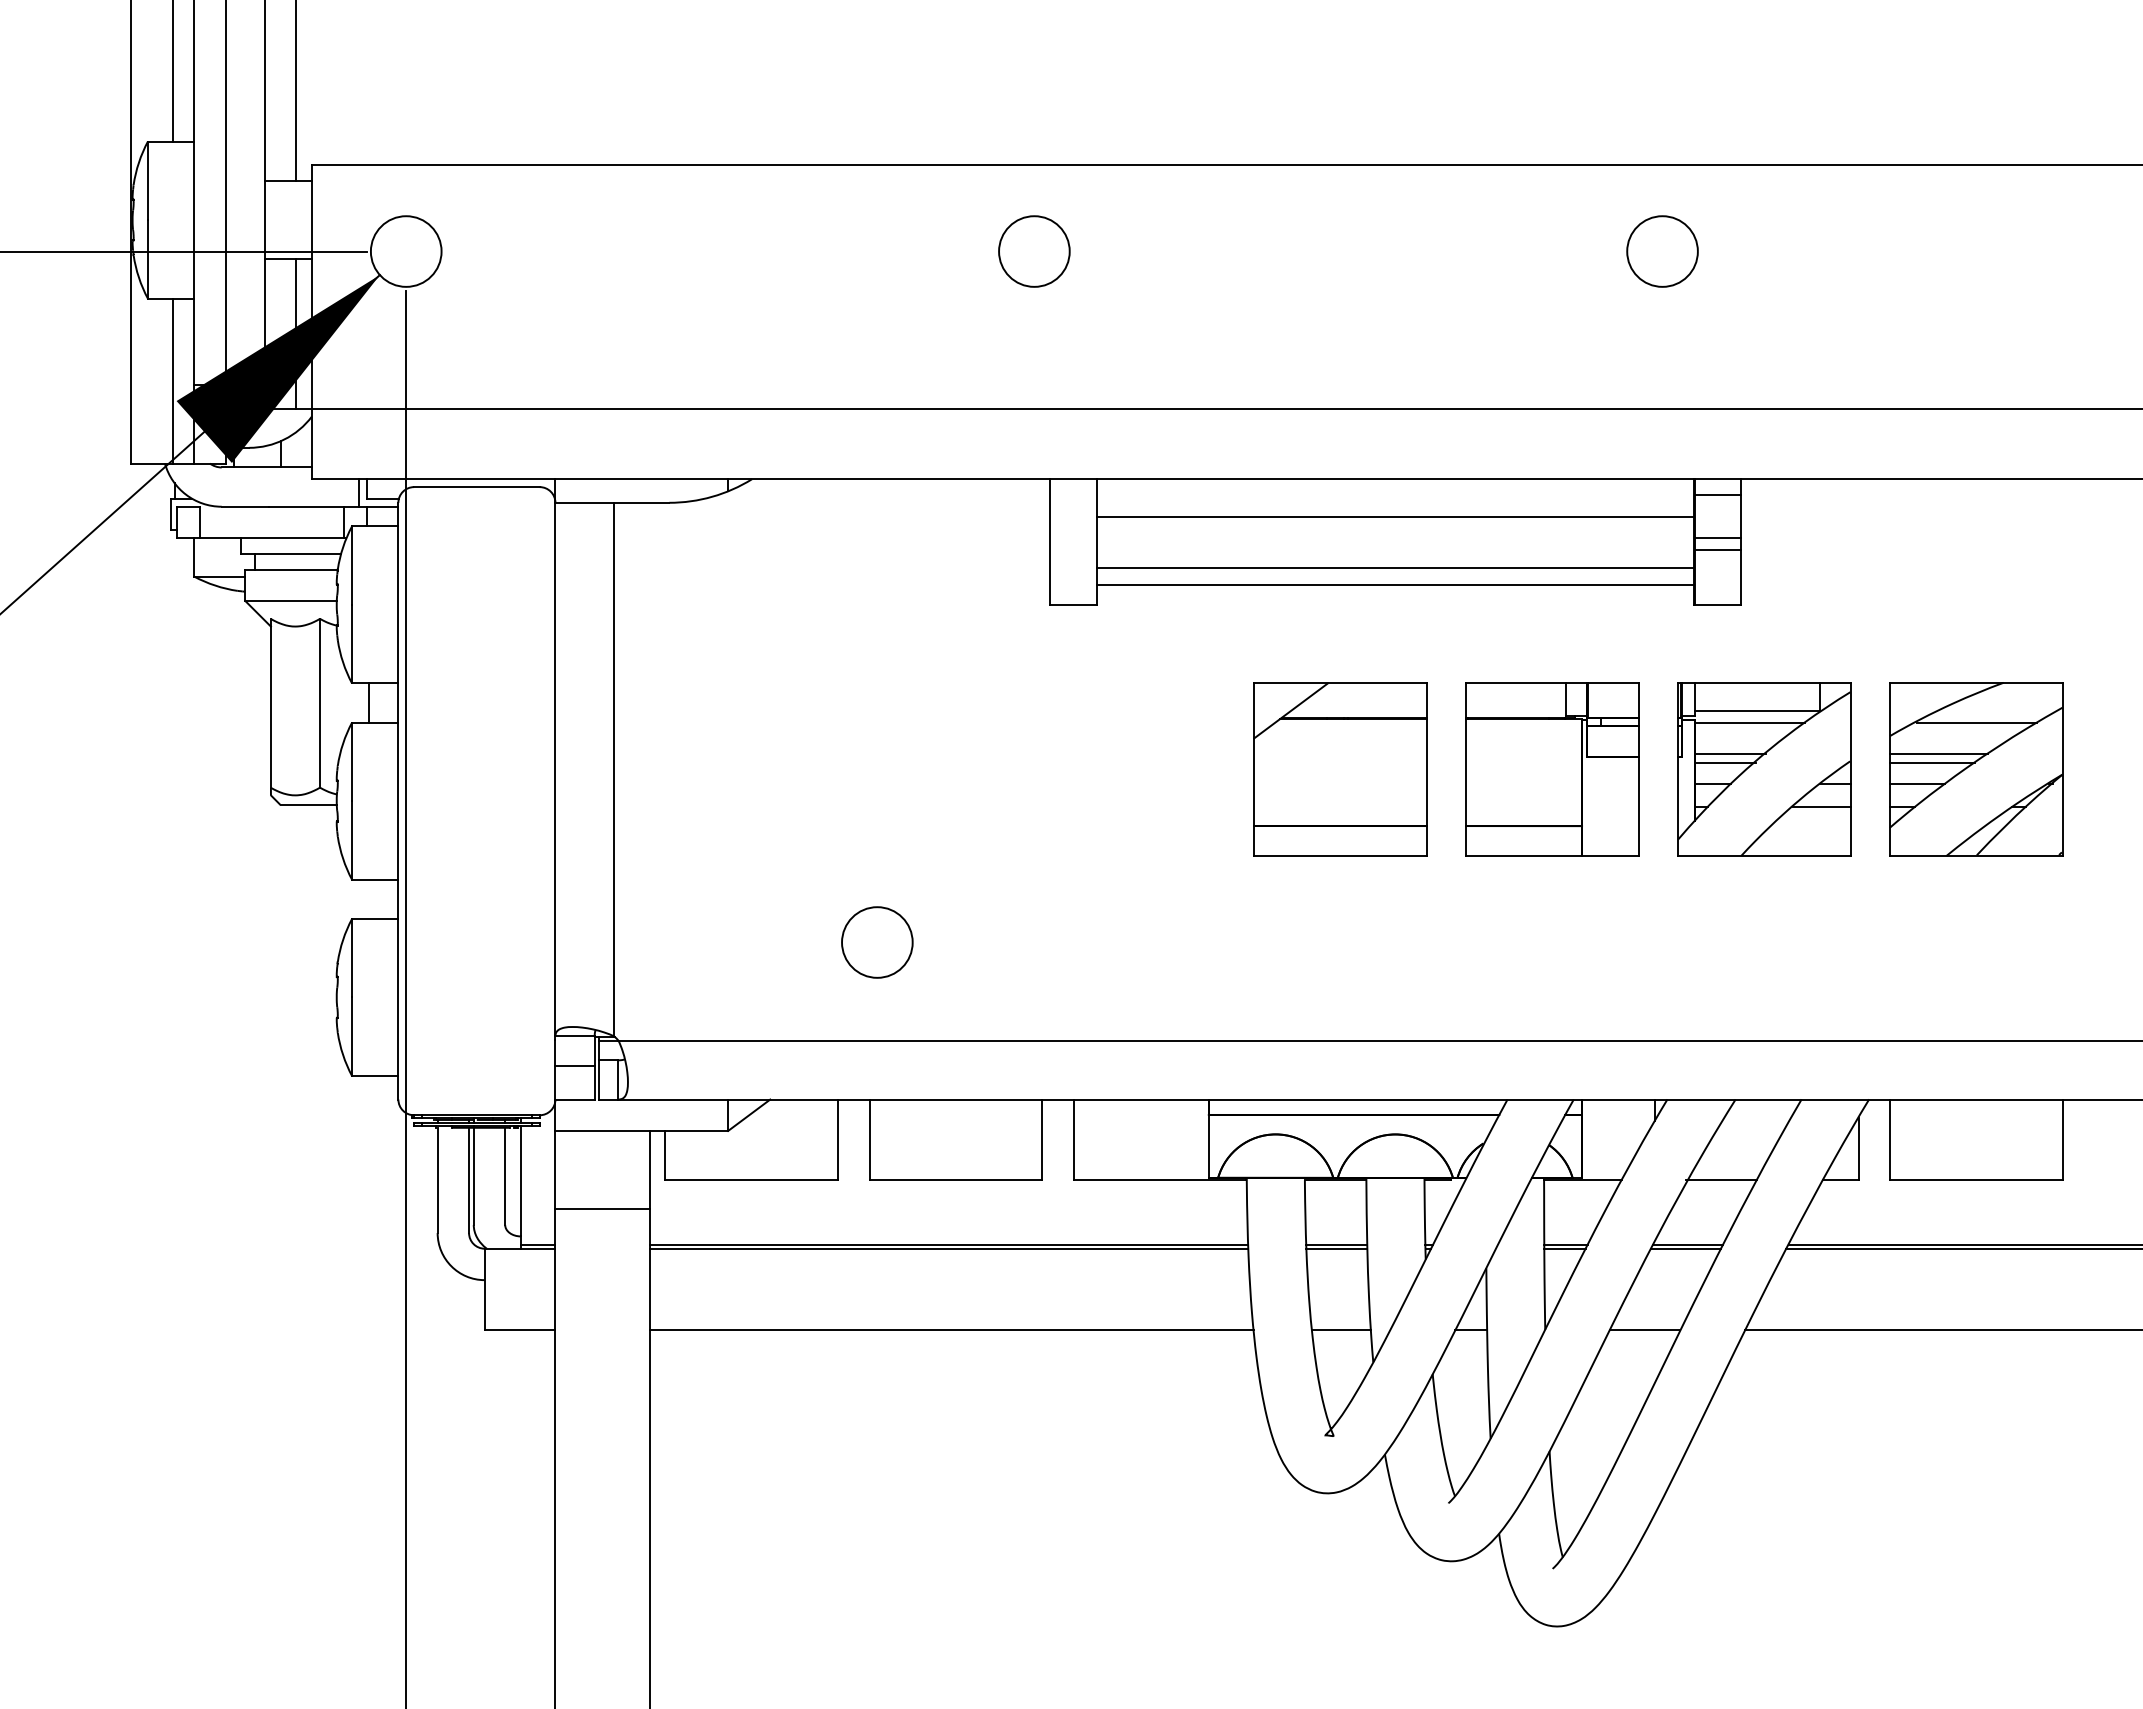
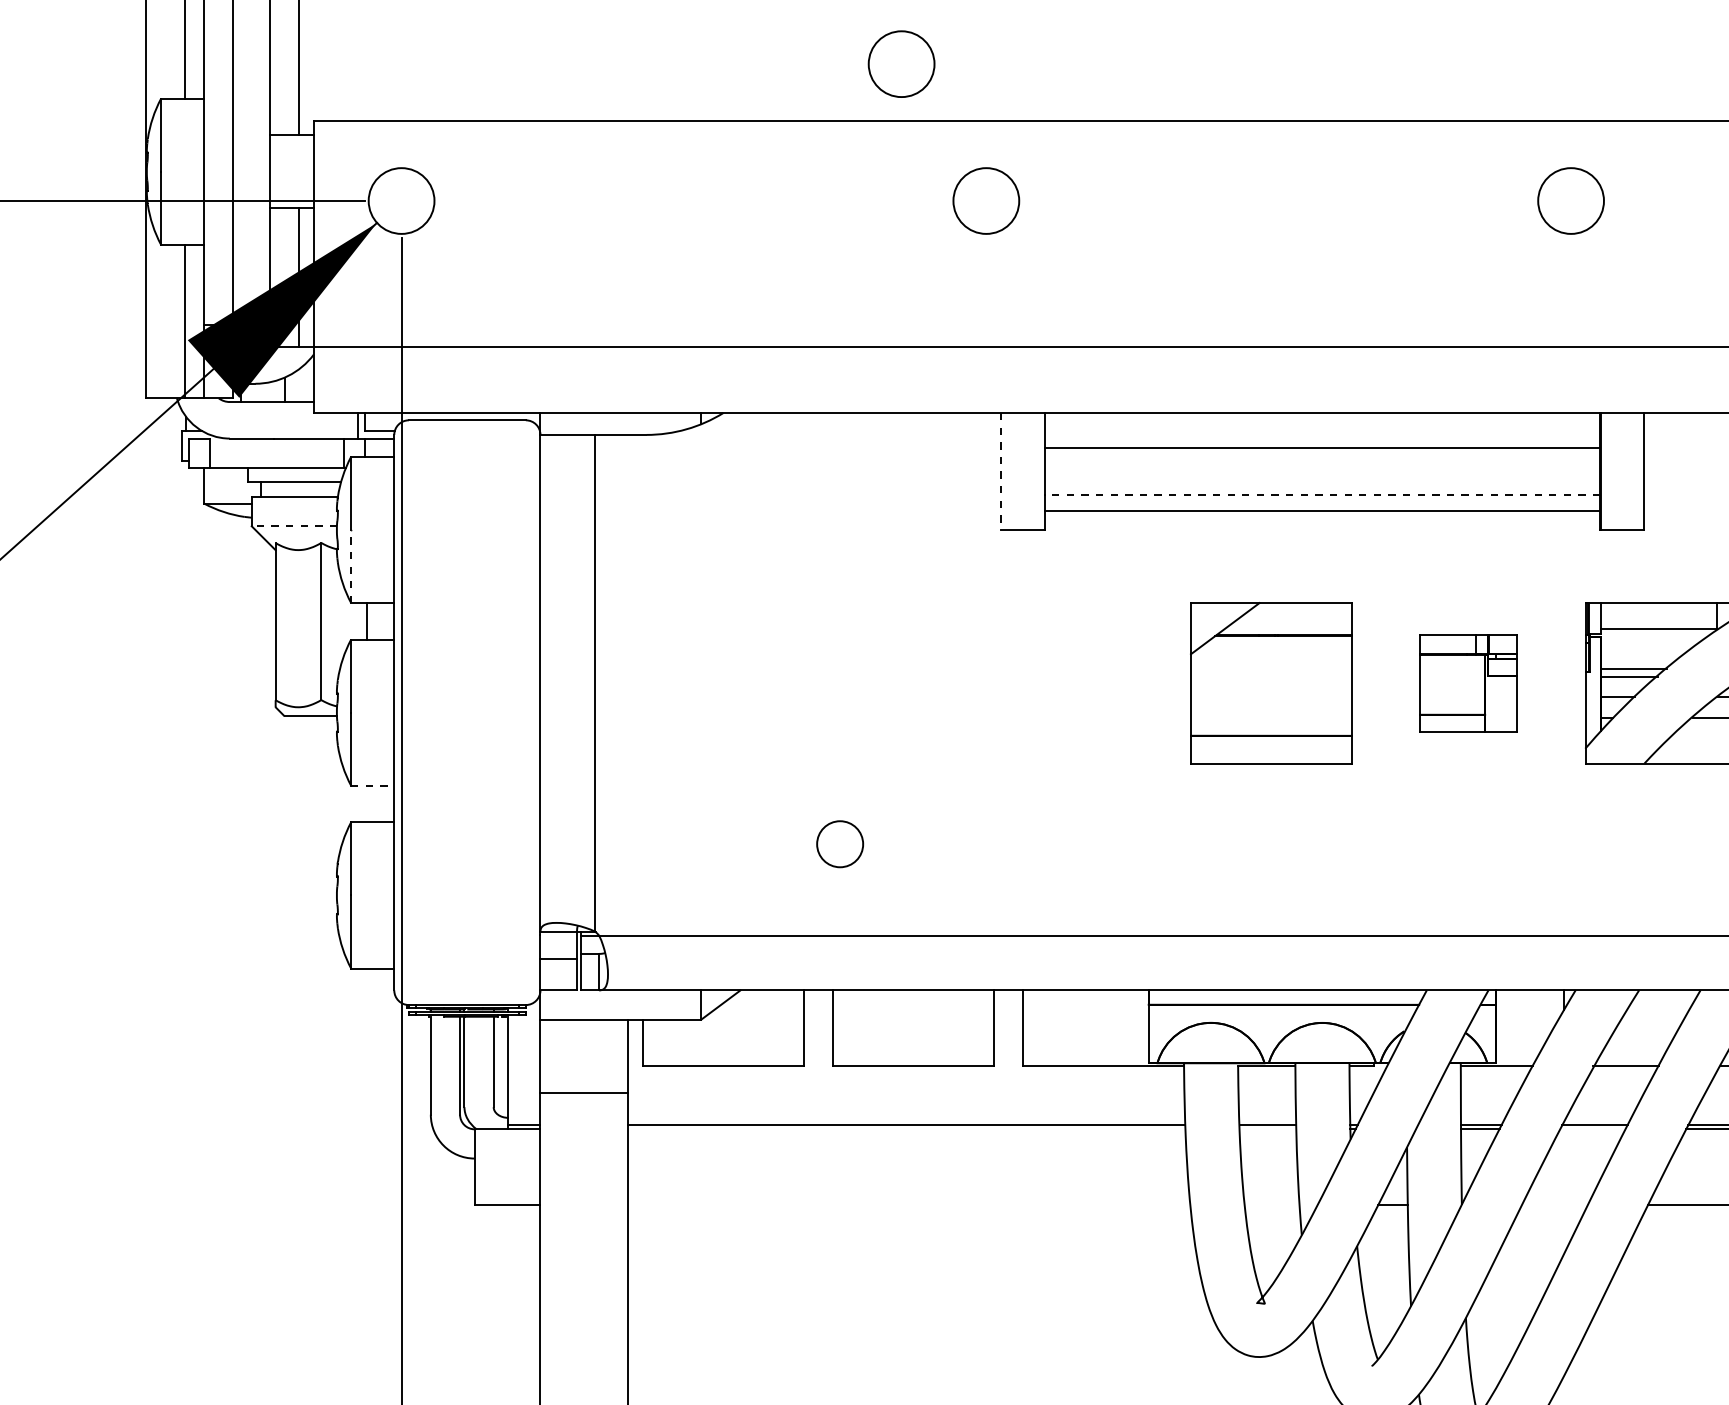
circle: (943, 104) -> (901, 64), added
line: (1717, 494) -> (1622, 427), removed
line: (1717, 538) -> (1622, 468), removed
line: (1050, 542) -> (1001, 471), solid -> dashed
line: (1717, 549) -> (1622, 478), removed
line: (1395, 567) -> (1322, 495), solid -> dashed
line: (291, 600) -> (294, 525), solid -> dashed
line: (352, 643) -> (351, 565), solid -> dashed
line: (1749, 722) -> (1652, 639), removed
part: (1552, 769) -> (1468, 683), size x0.6
line: (375, 879) -> (372, 785), solid -> dashed
circle: (877, 942) -> (840, 844), size x0.7
line: (948, 1248) -> (906, 1129), removed
line: (1336, 1248) -> (1267, 1129), removed
line: (1686, 1248) -> (1593, 1129), removed
line: (951, 1330) -> (909, 1205), removed
line: (1341, 1330) -> (1272, 1205), removed
line: (1644, 1330) -> (1554, 1205), removed

